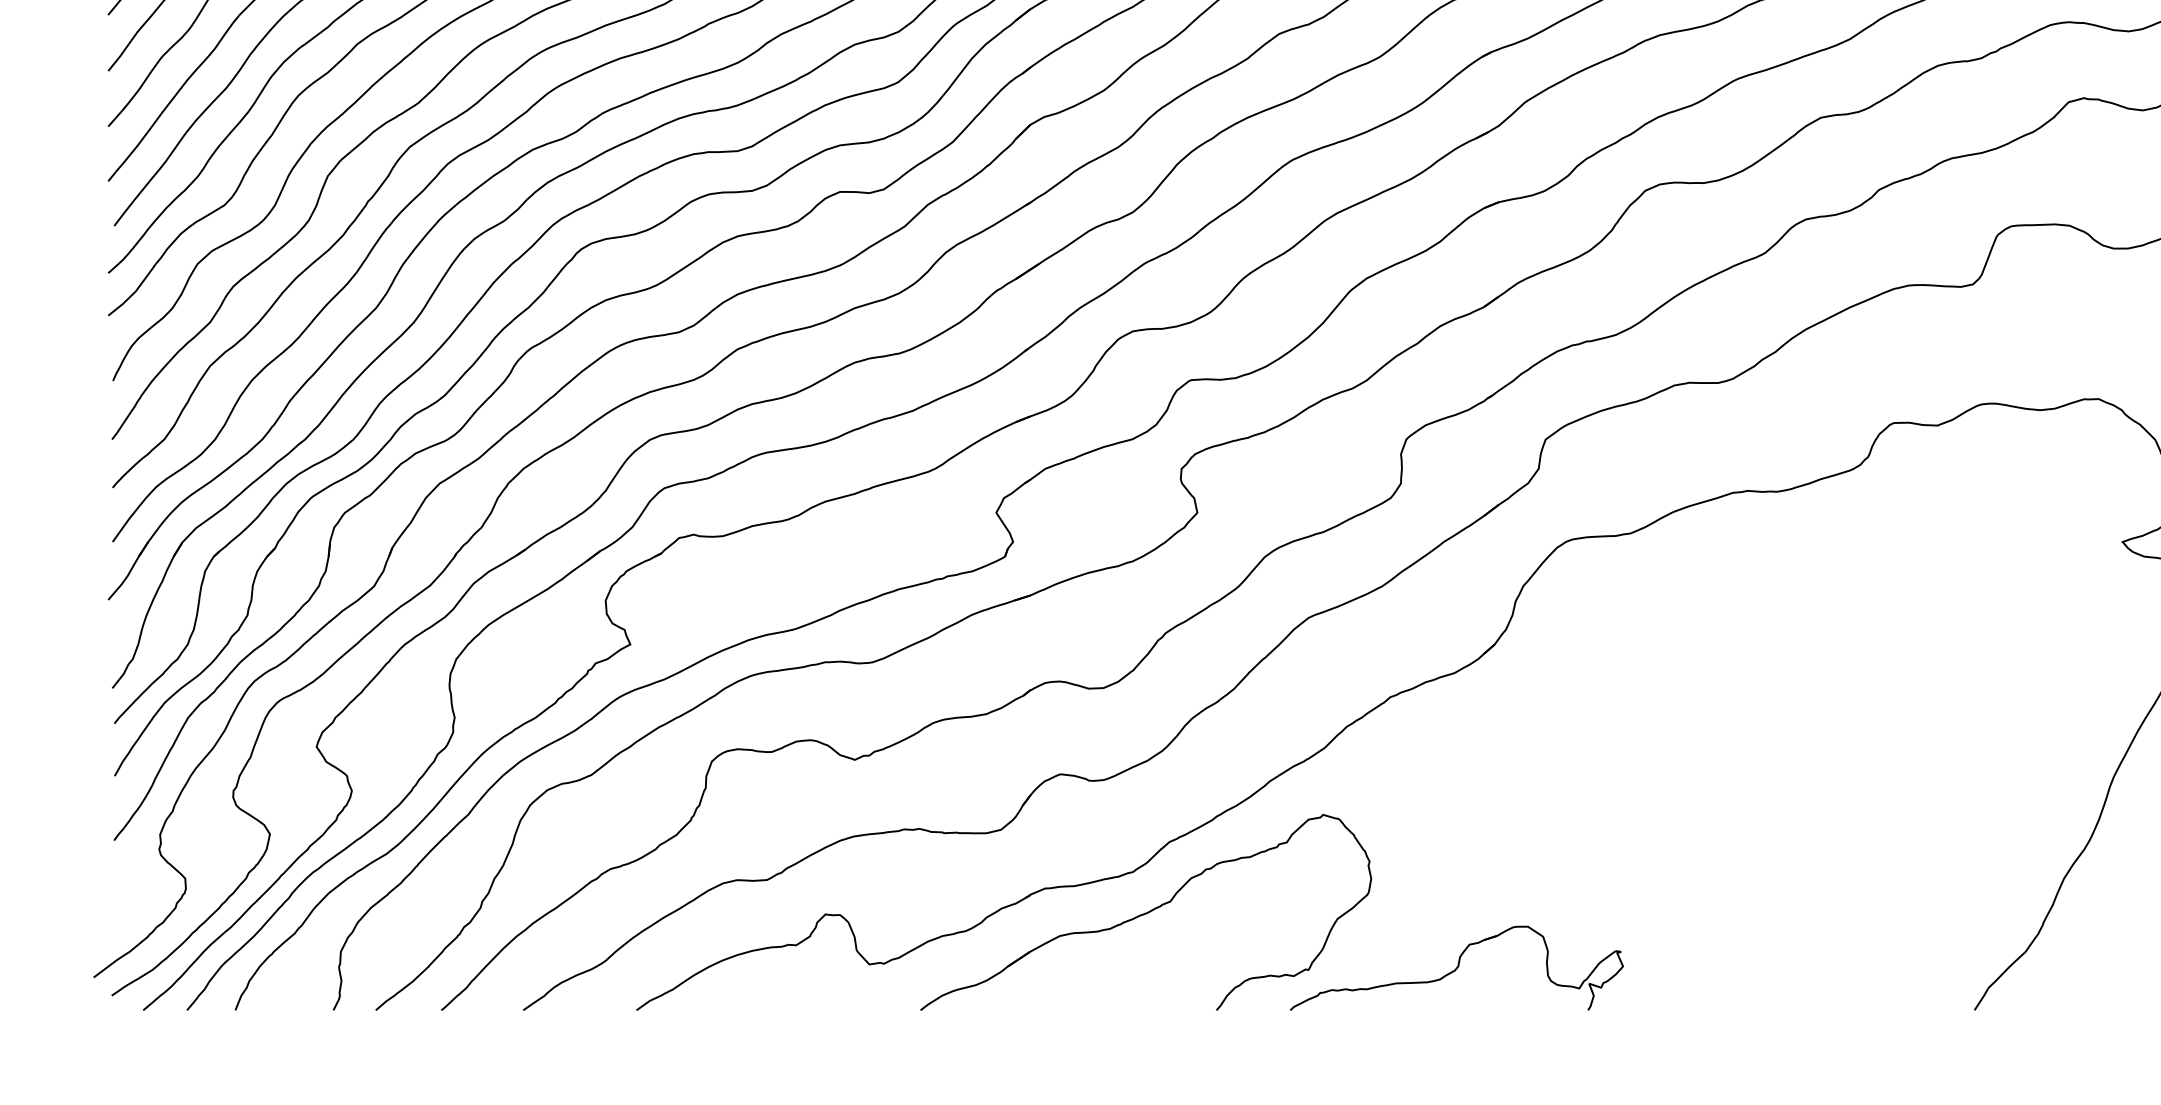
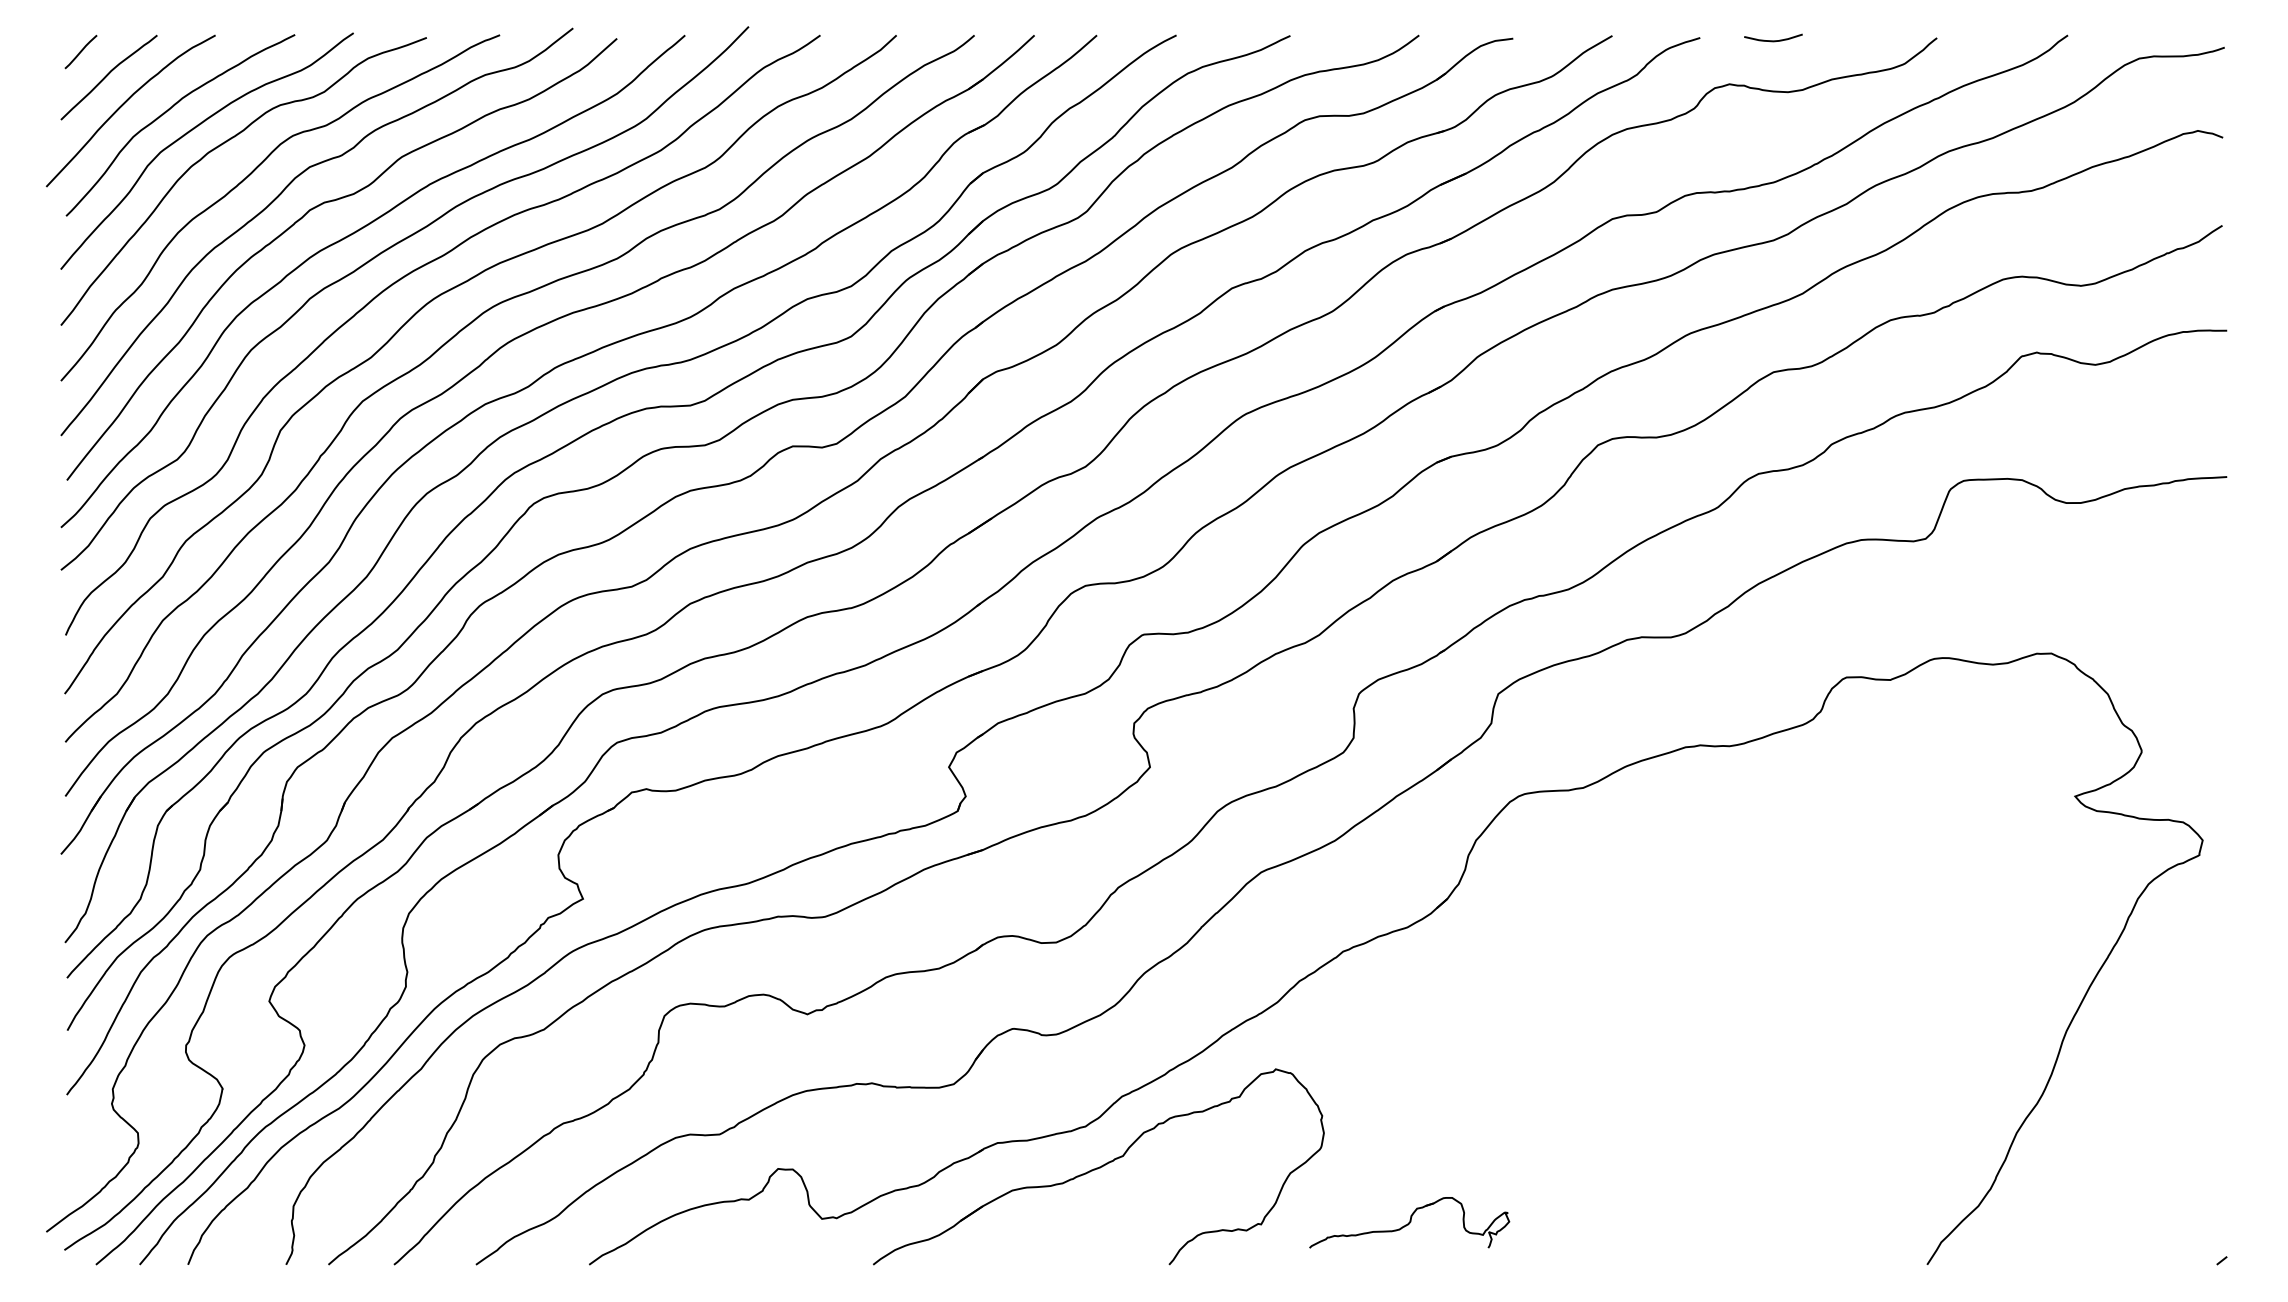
part: (1456, 968) -> (1409, 1222), size x0.6

